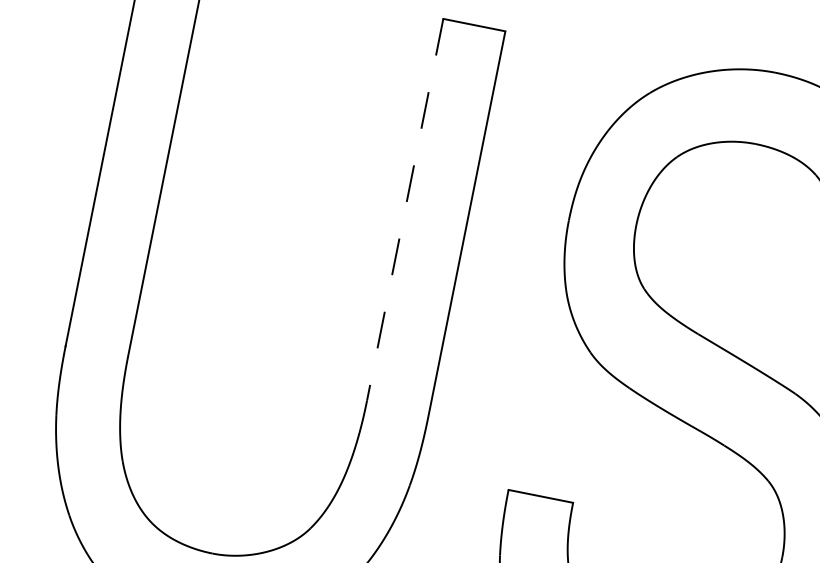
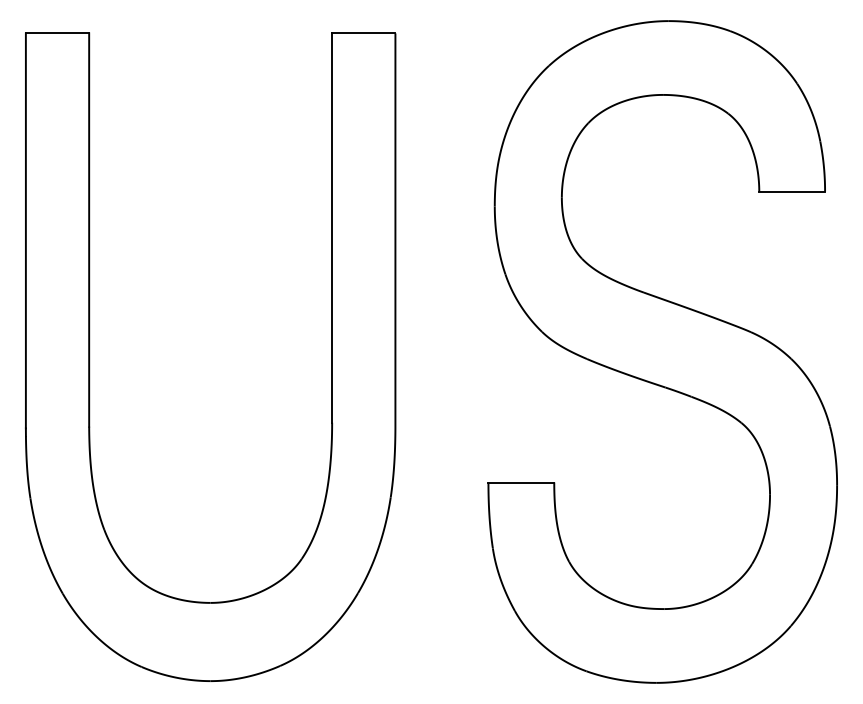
line: (405, 210) -> (332, 228), dashed -> solid

